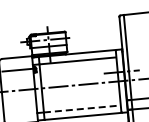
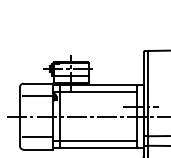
line: (82, 108) -> (98, 140), dashed -> solid
line: (21, 110) -> (37, 136), added

